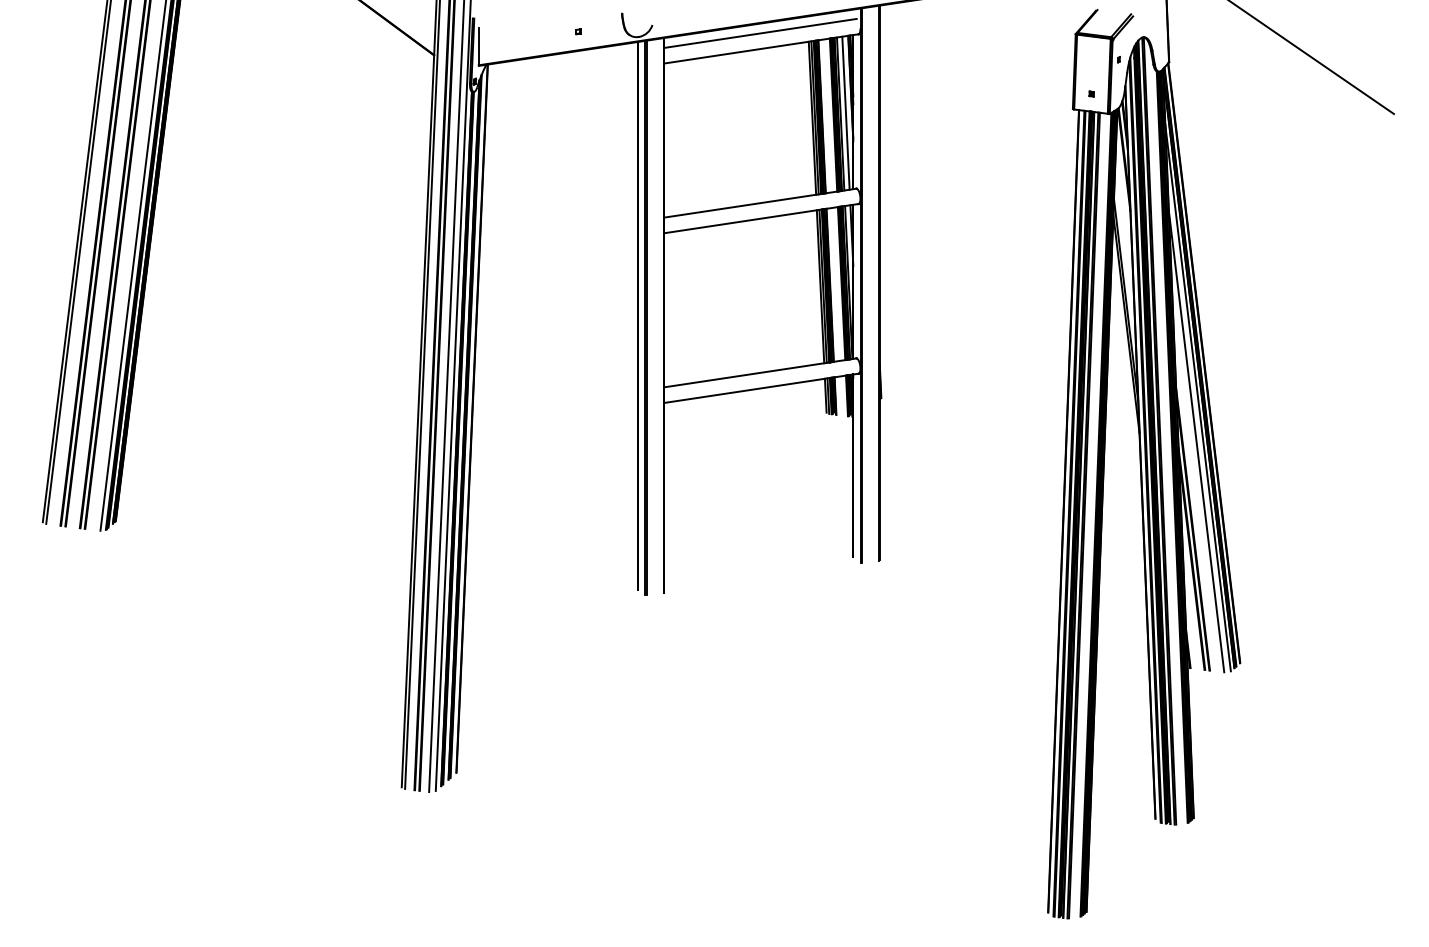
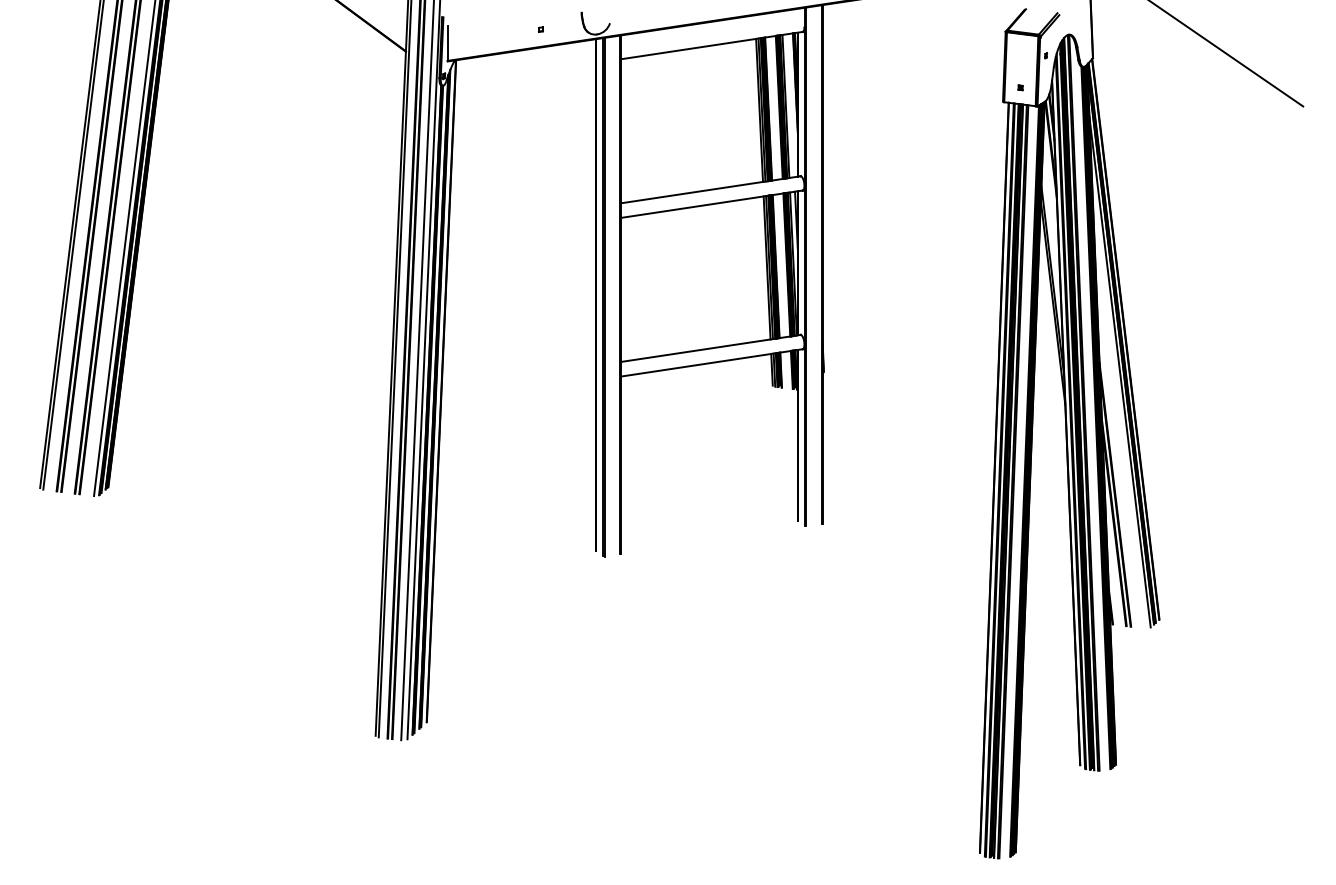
line: (760, 32) -> (711, 30), removed
line: (845, 112) -> (790, 105), removed
line: (1196, 441) -> (1118, 412), removed

